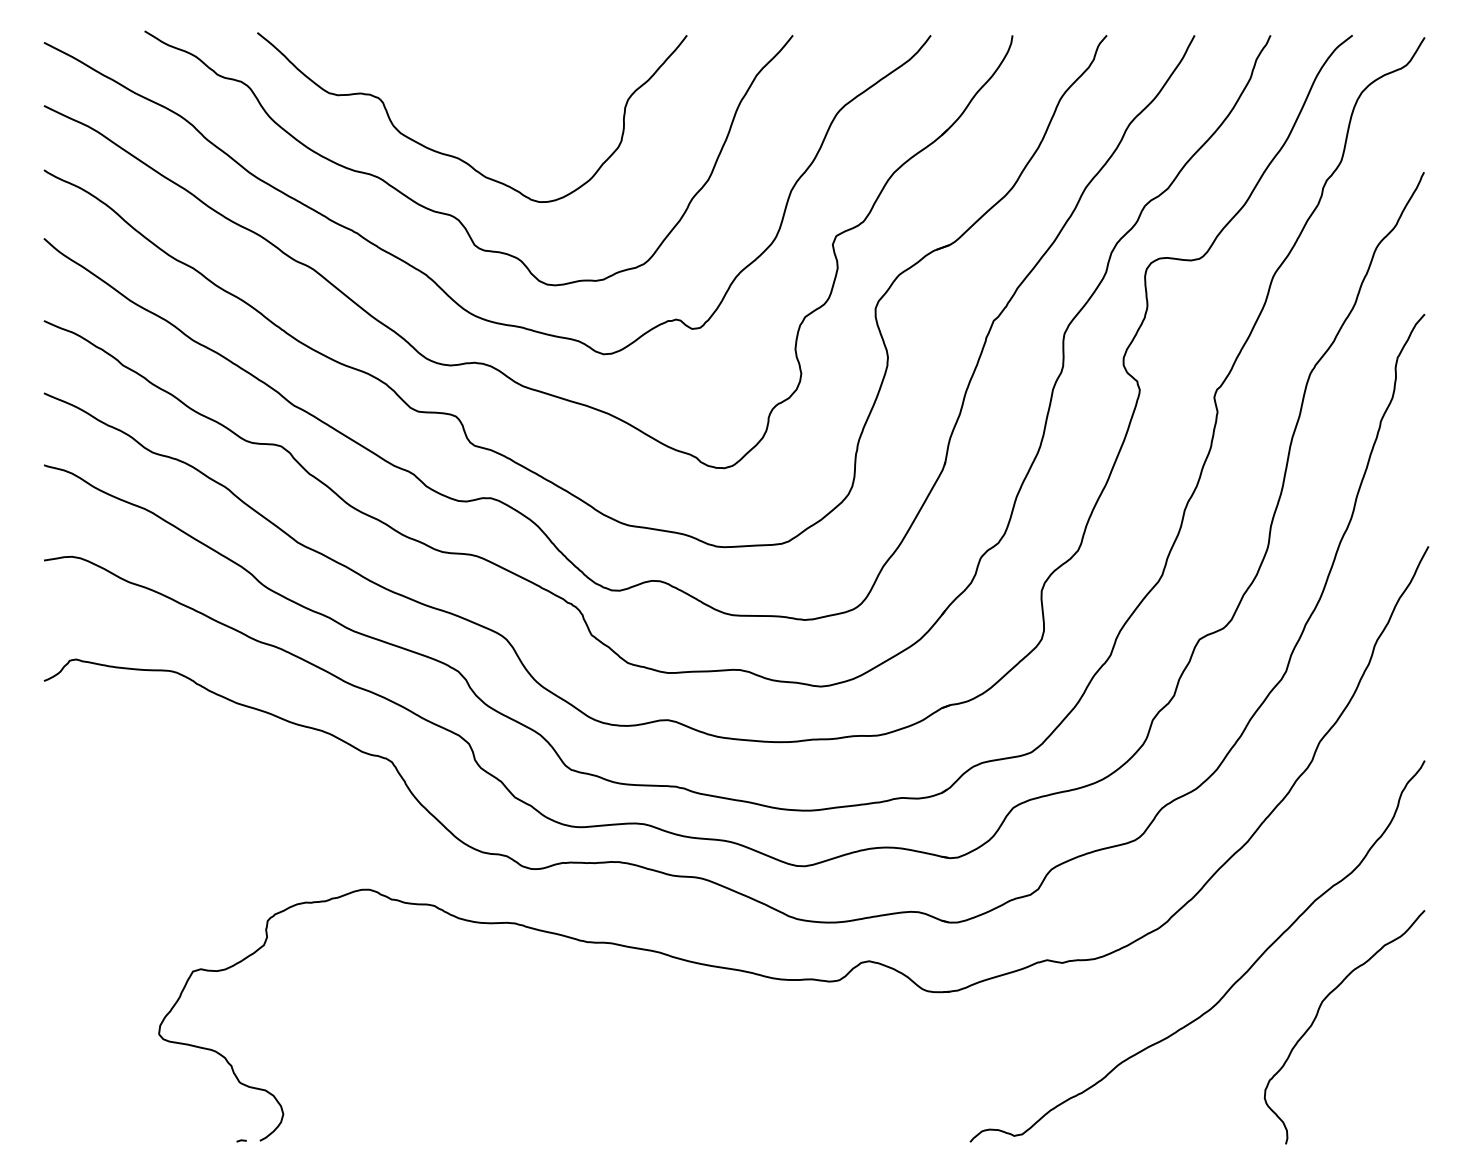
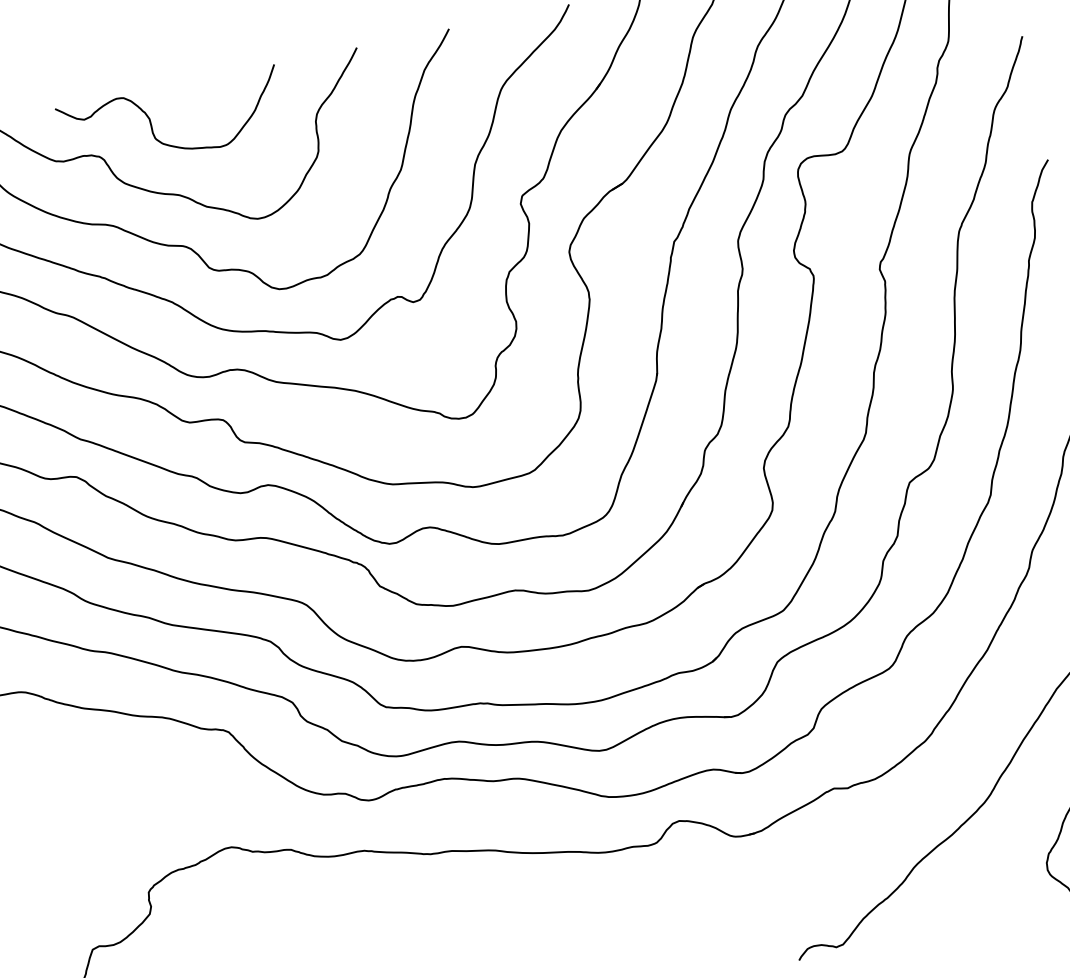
curve: (443, 74) -> (151, 124), added

